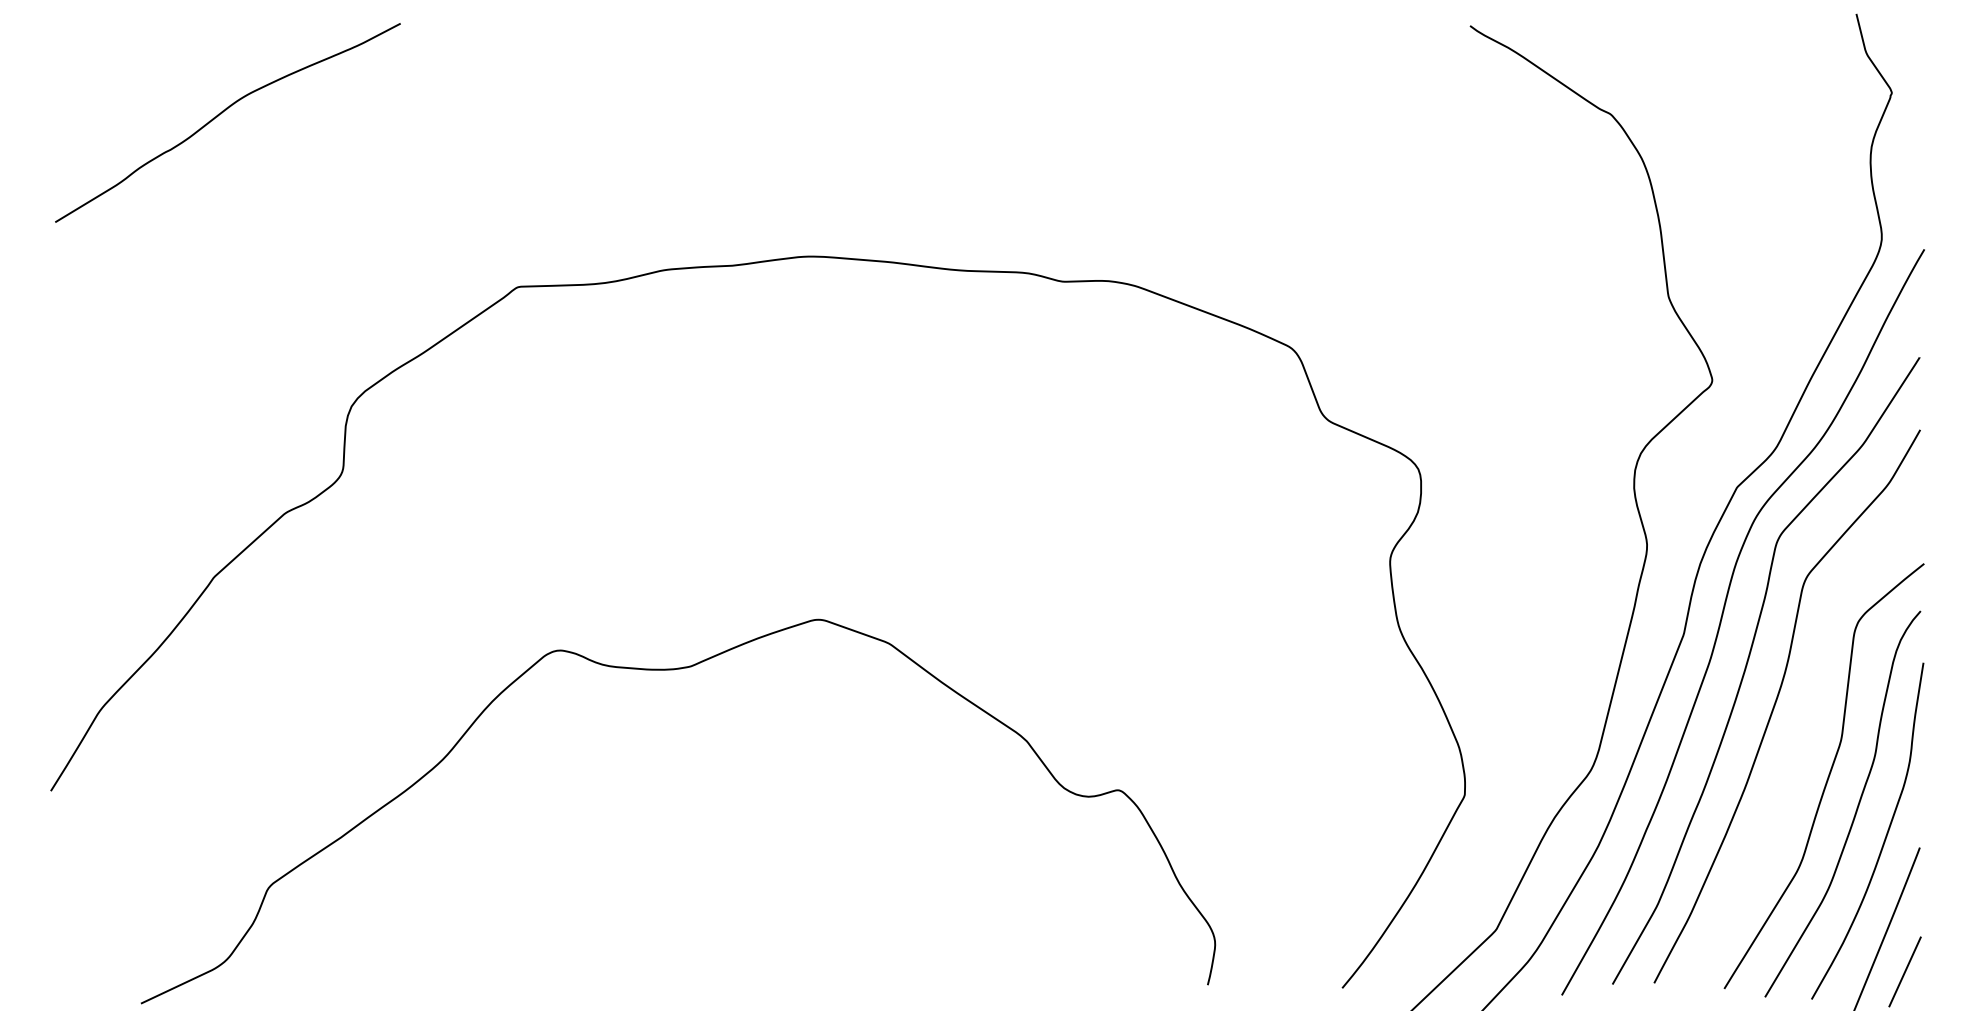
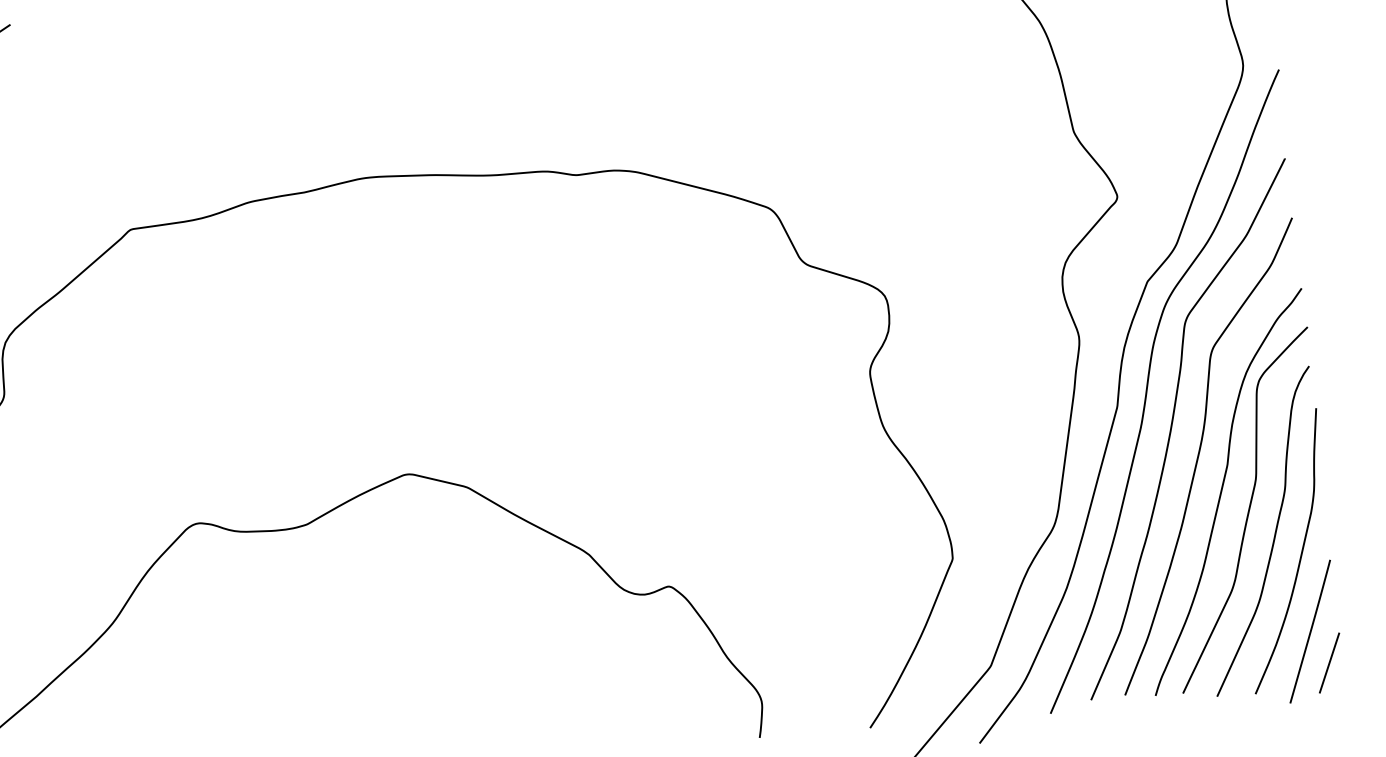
curve: (1799, 749) -> (1222, 490), added

